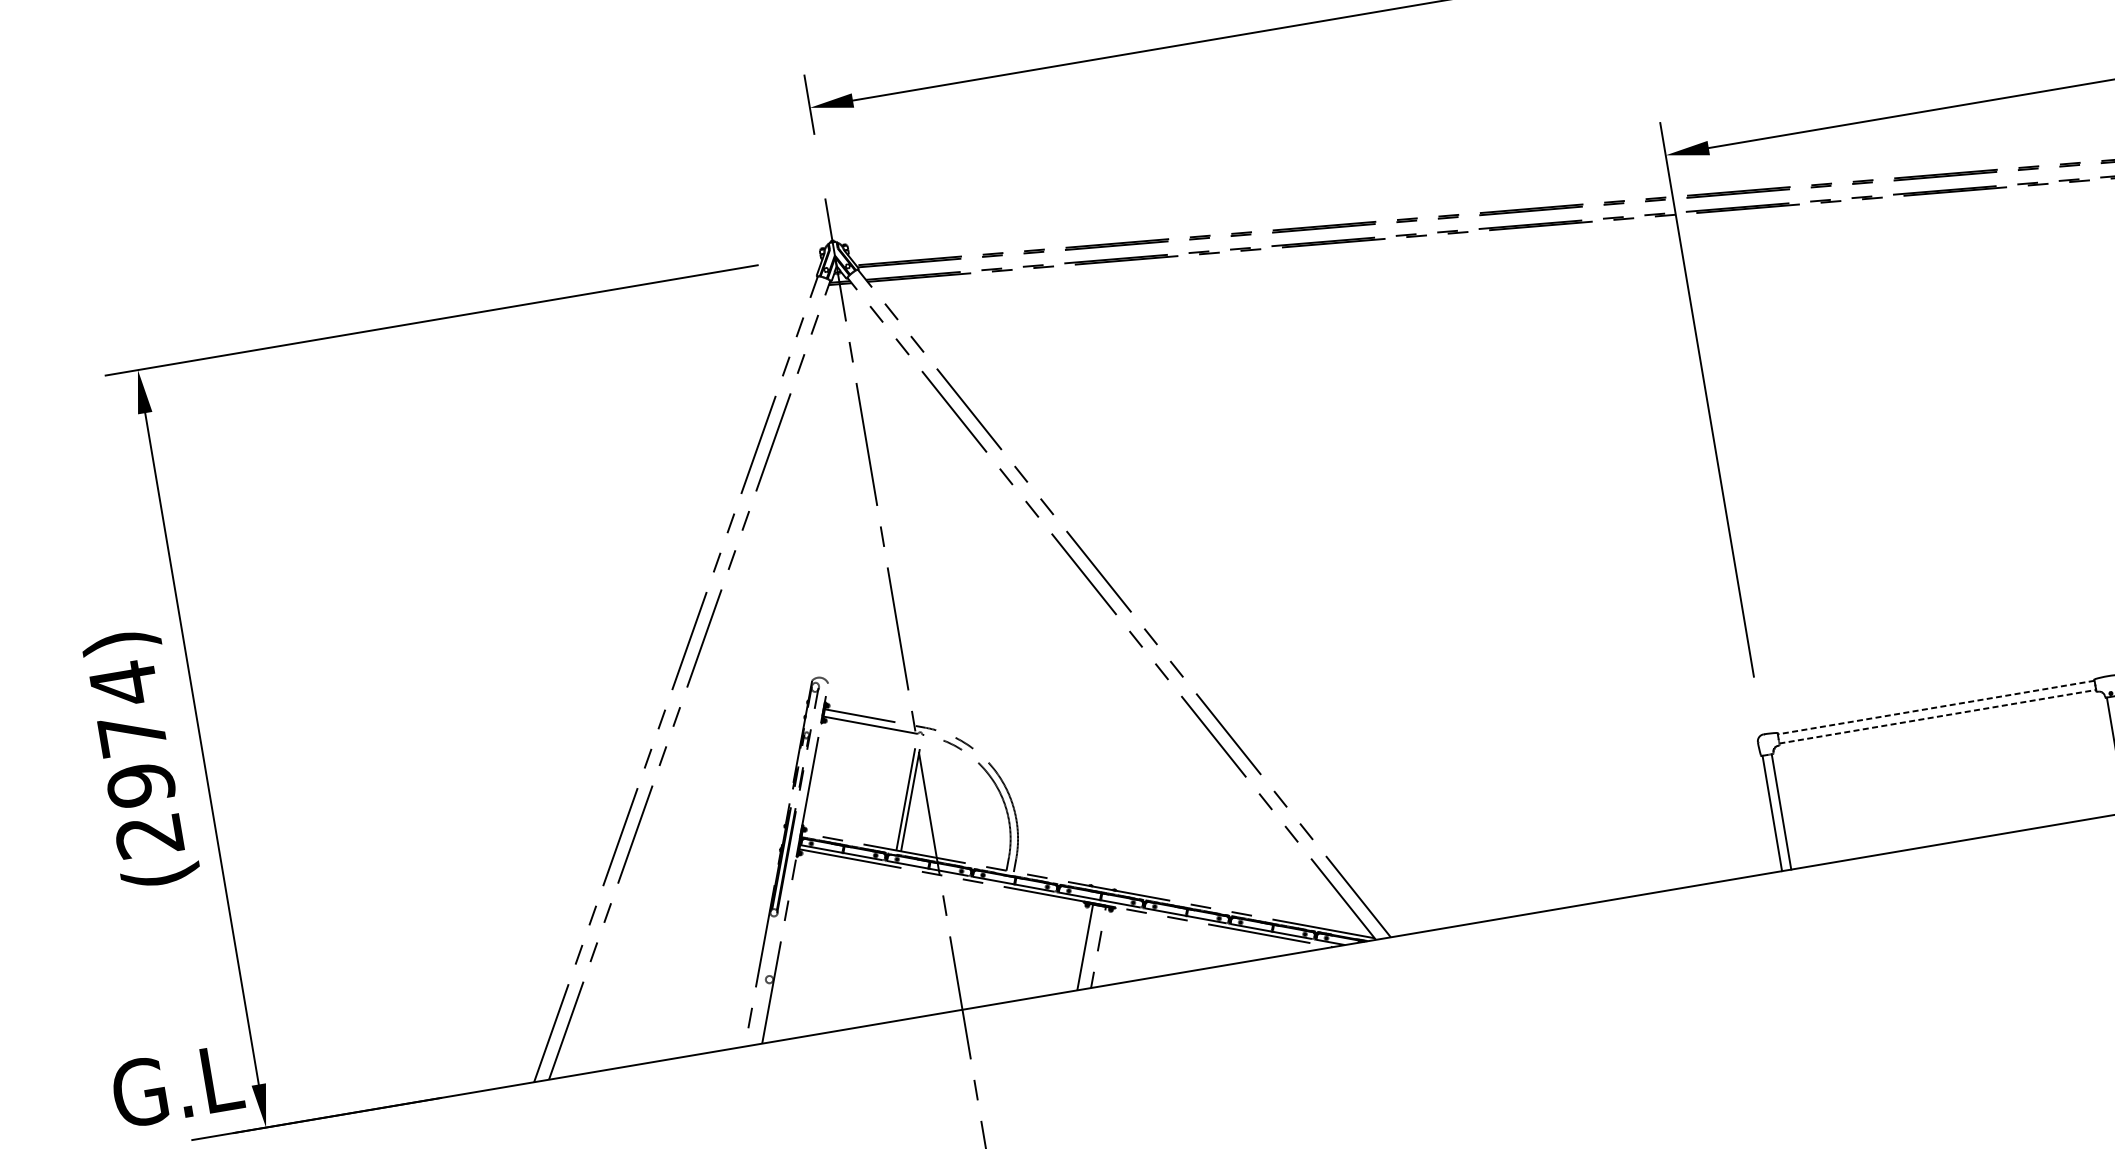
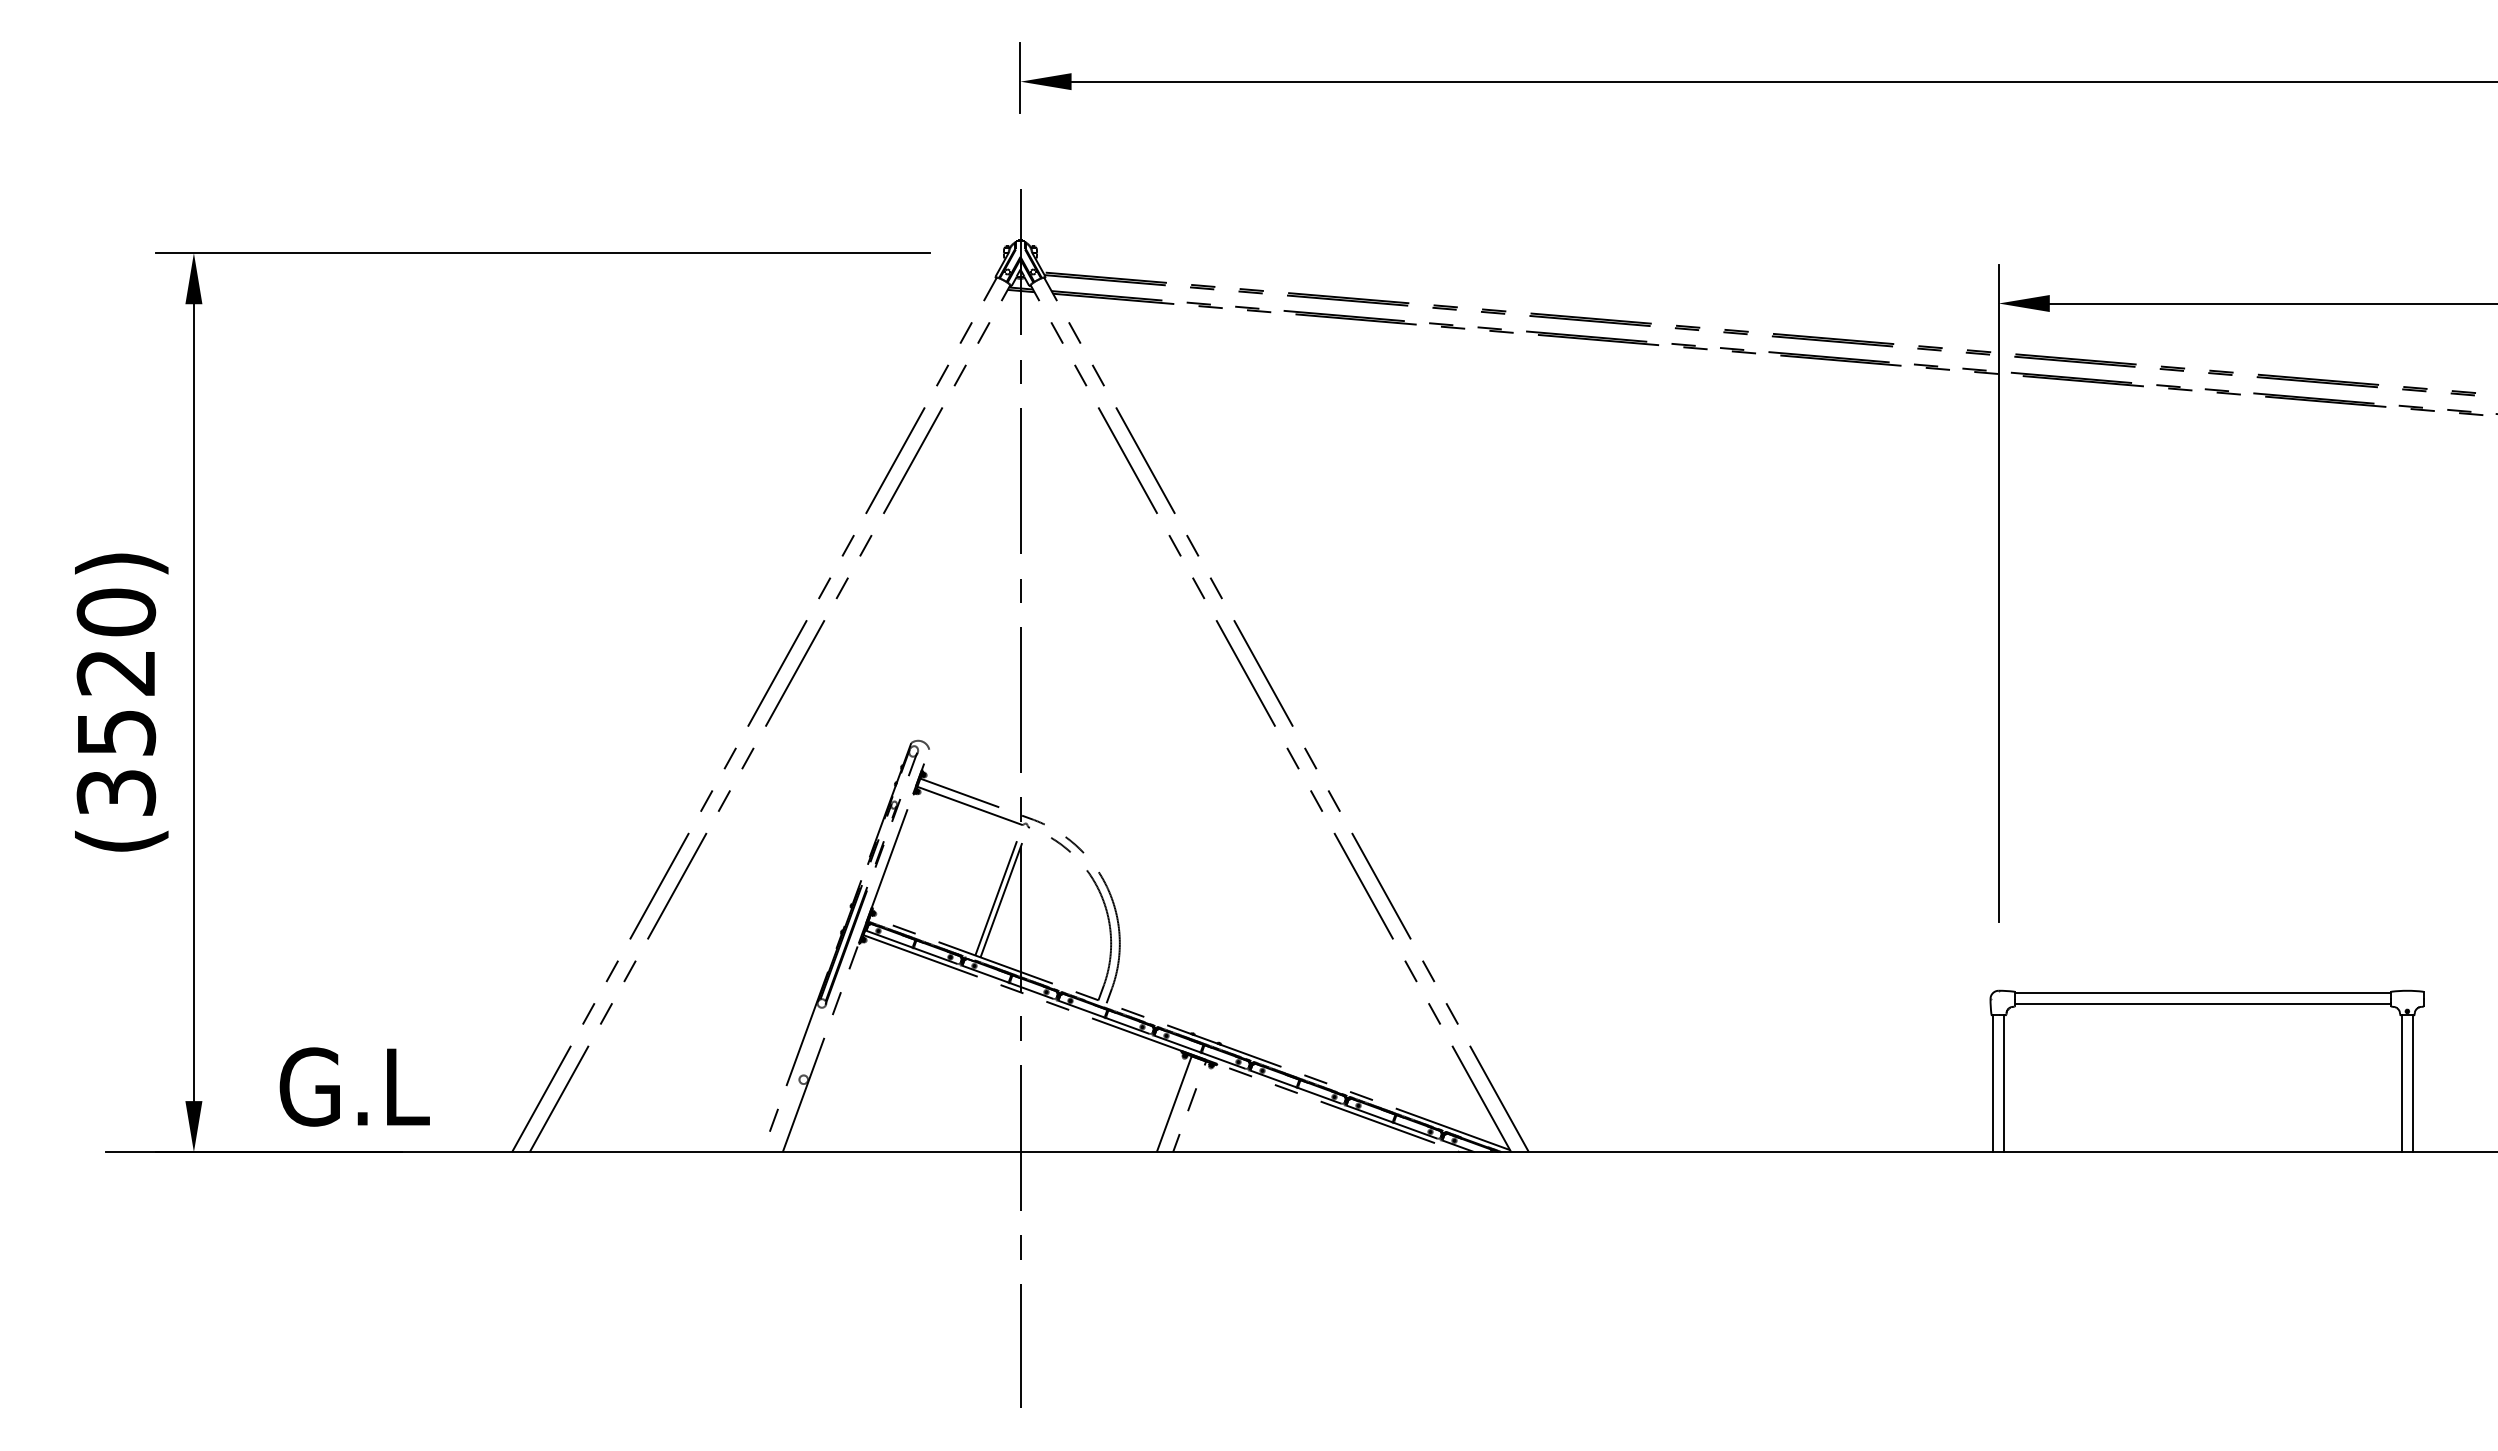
line: (1936, 707) -> (2203, 993), dashed -> solid
line: (1938, 716) -> (2203, 1004), dashed -> solid
text: (136, 758) -> (116, 701), (2974) -> (3520)
text: (177, 1085) -> (354, 1086), moved

